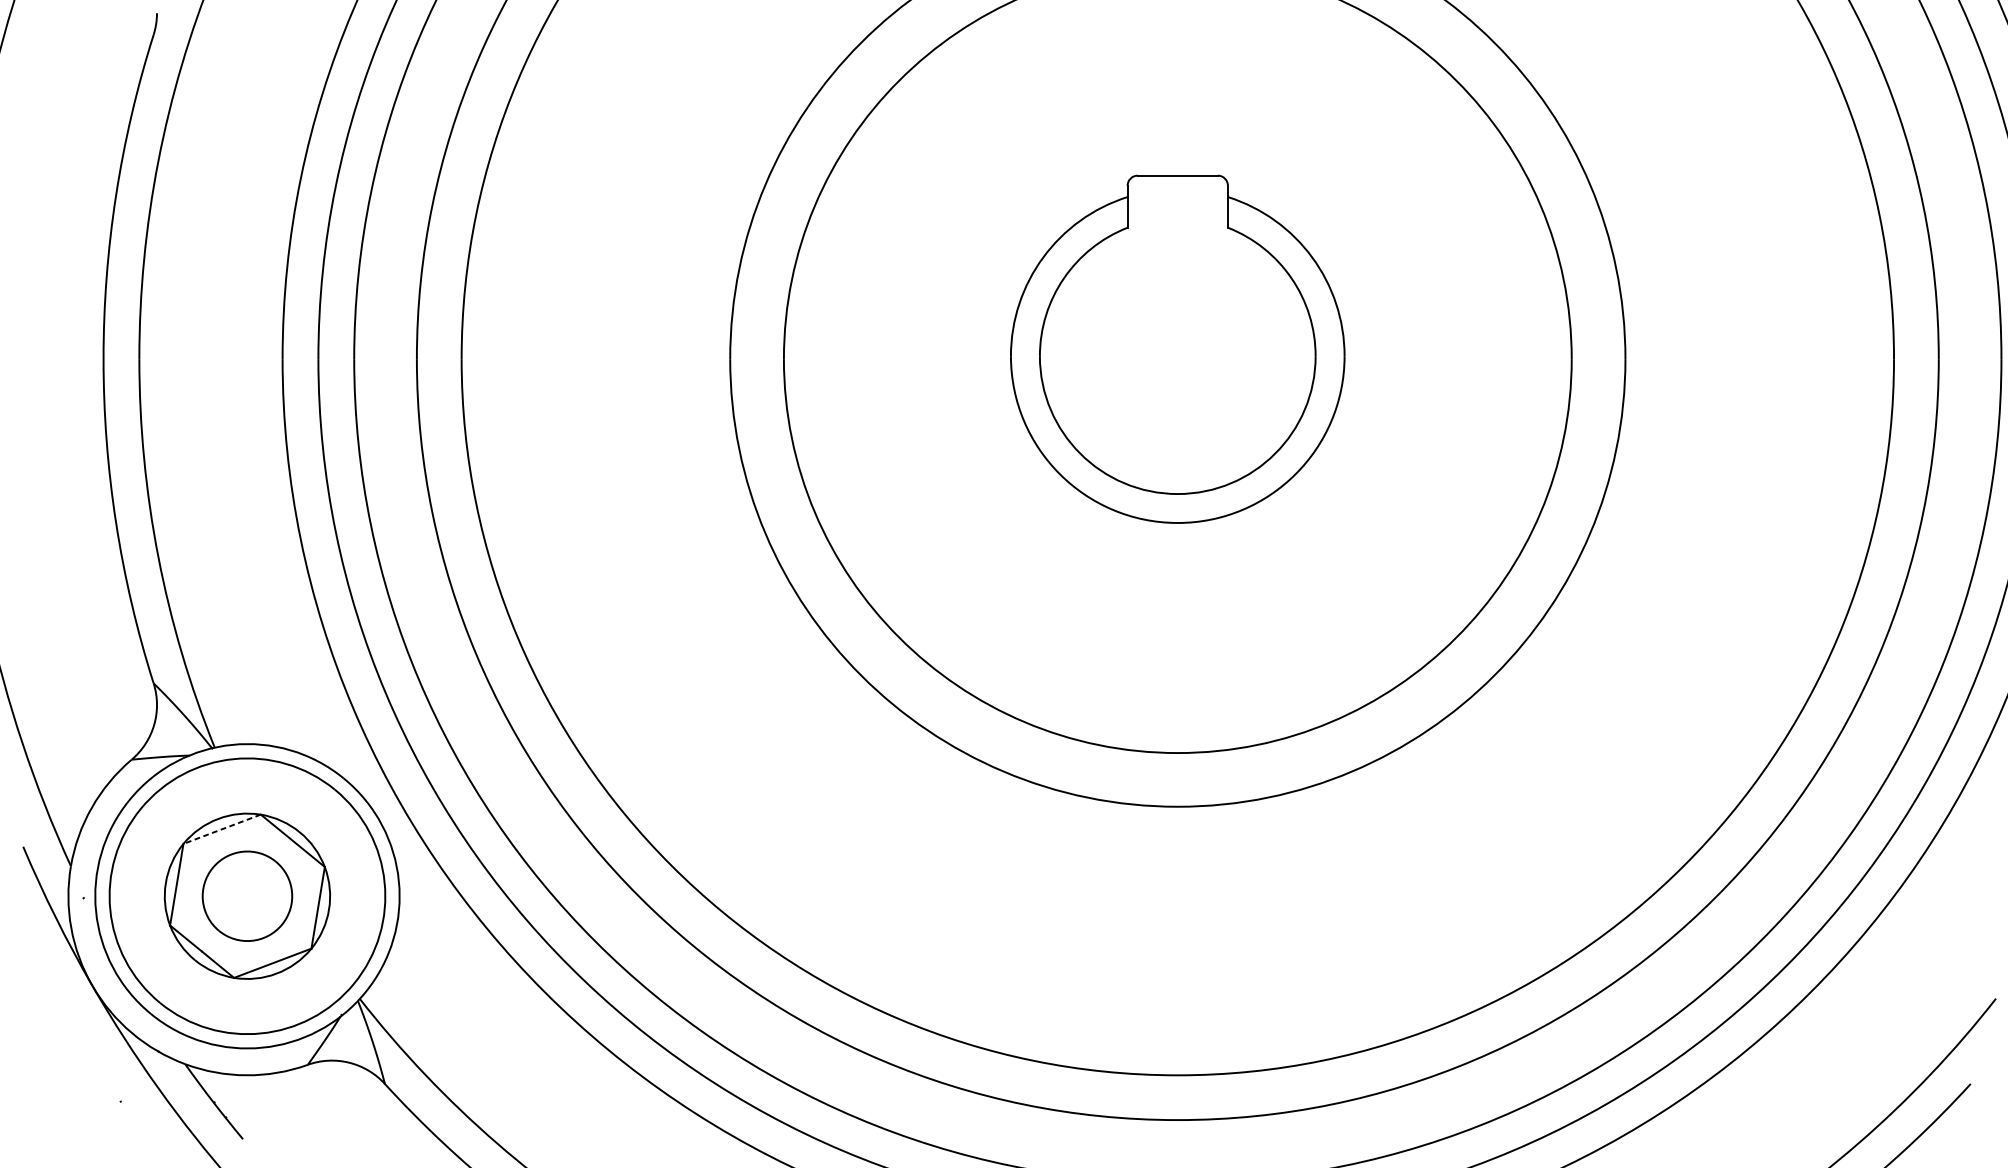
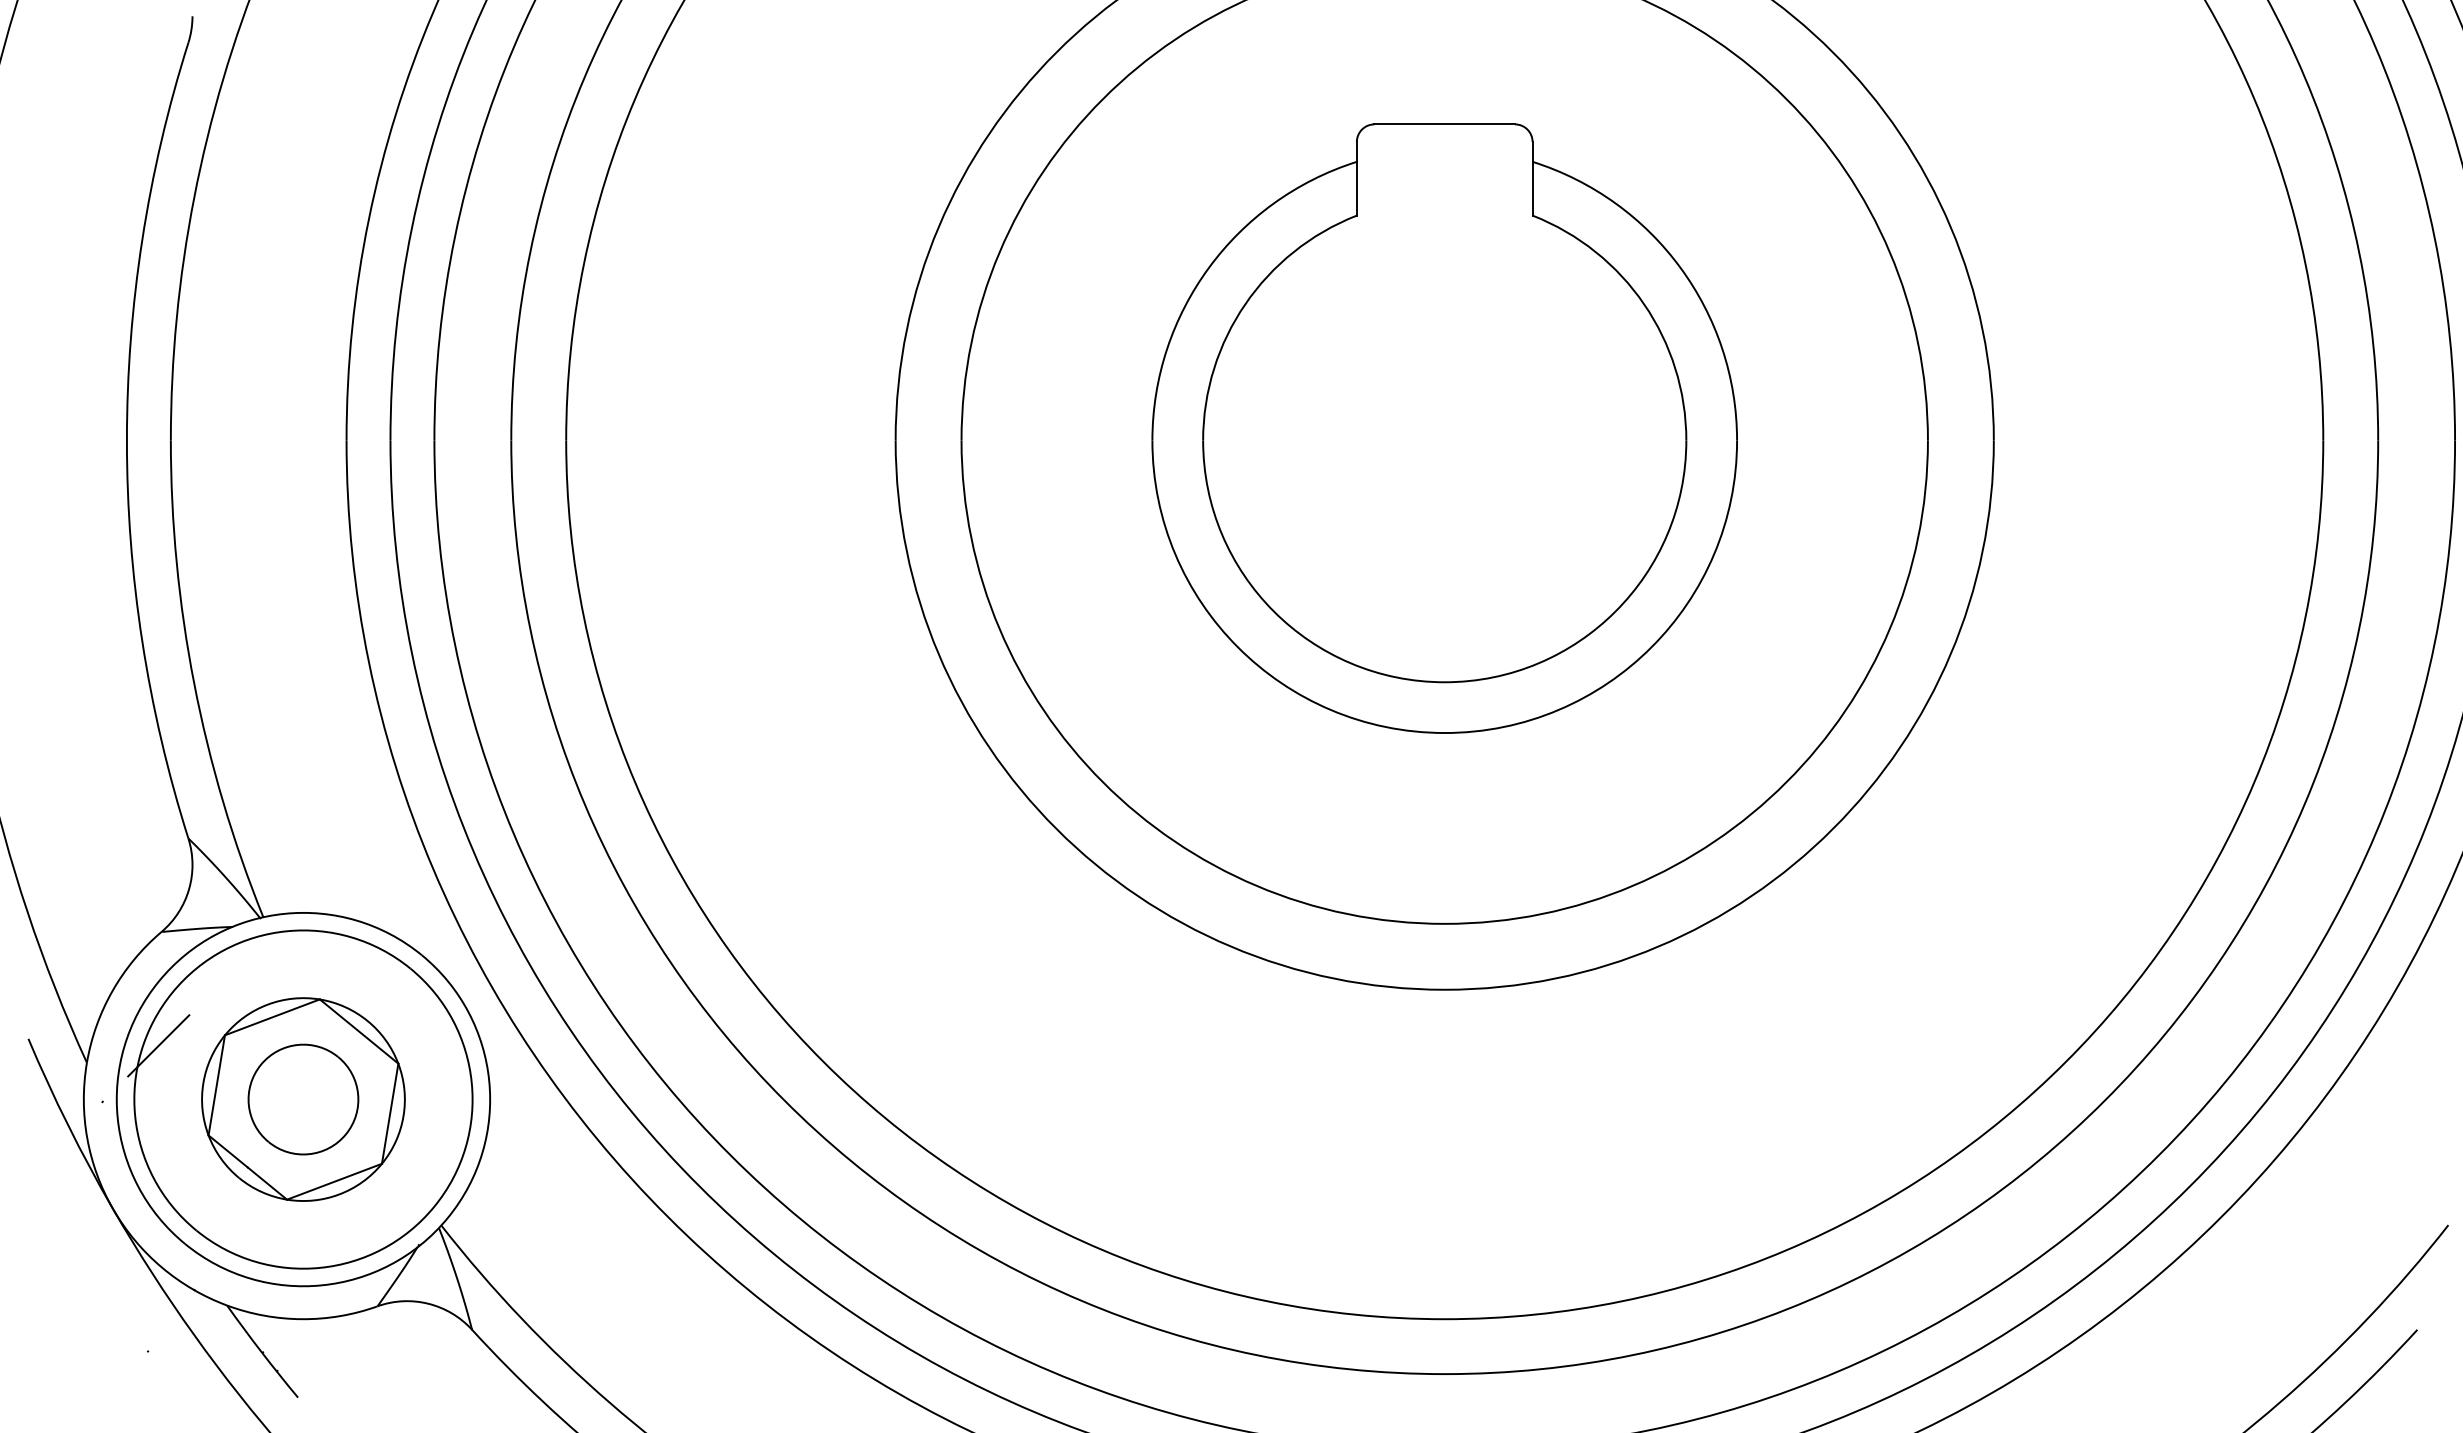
part: (1177, 349) -> (1444, 428), size x1.43
line: (222, 829) -> (272, 1017), dashed -> solid
line: (129, 852) -> (158, 1045), added

